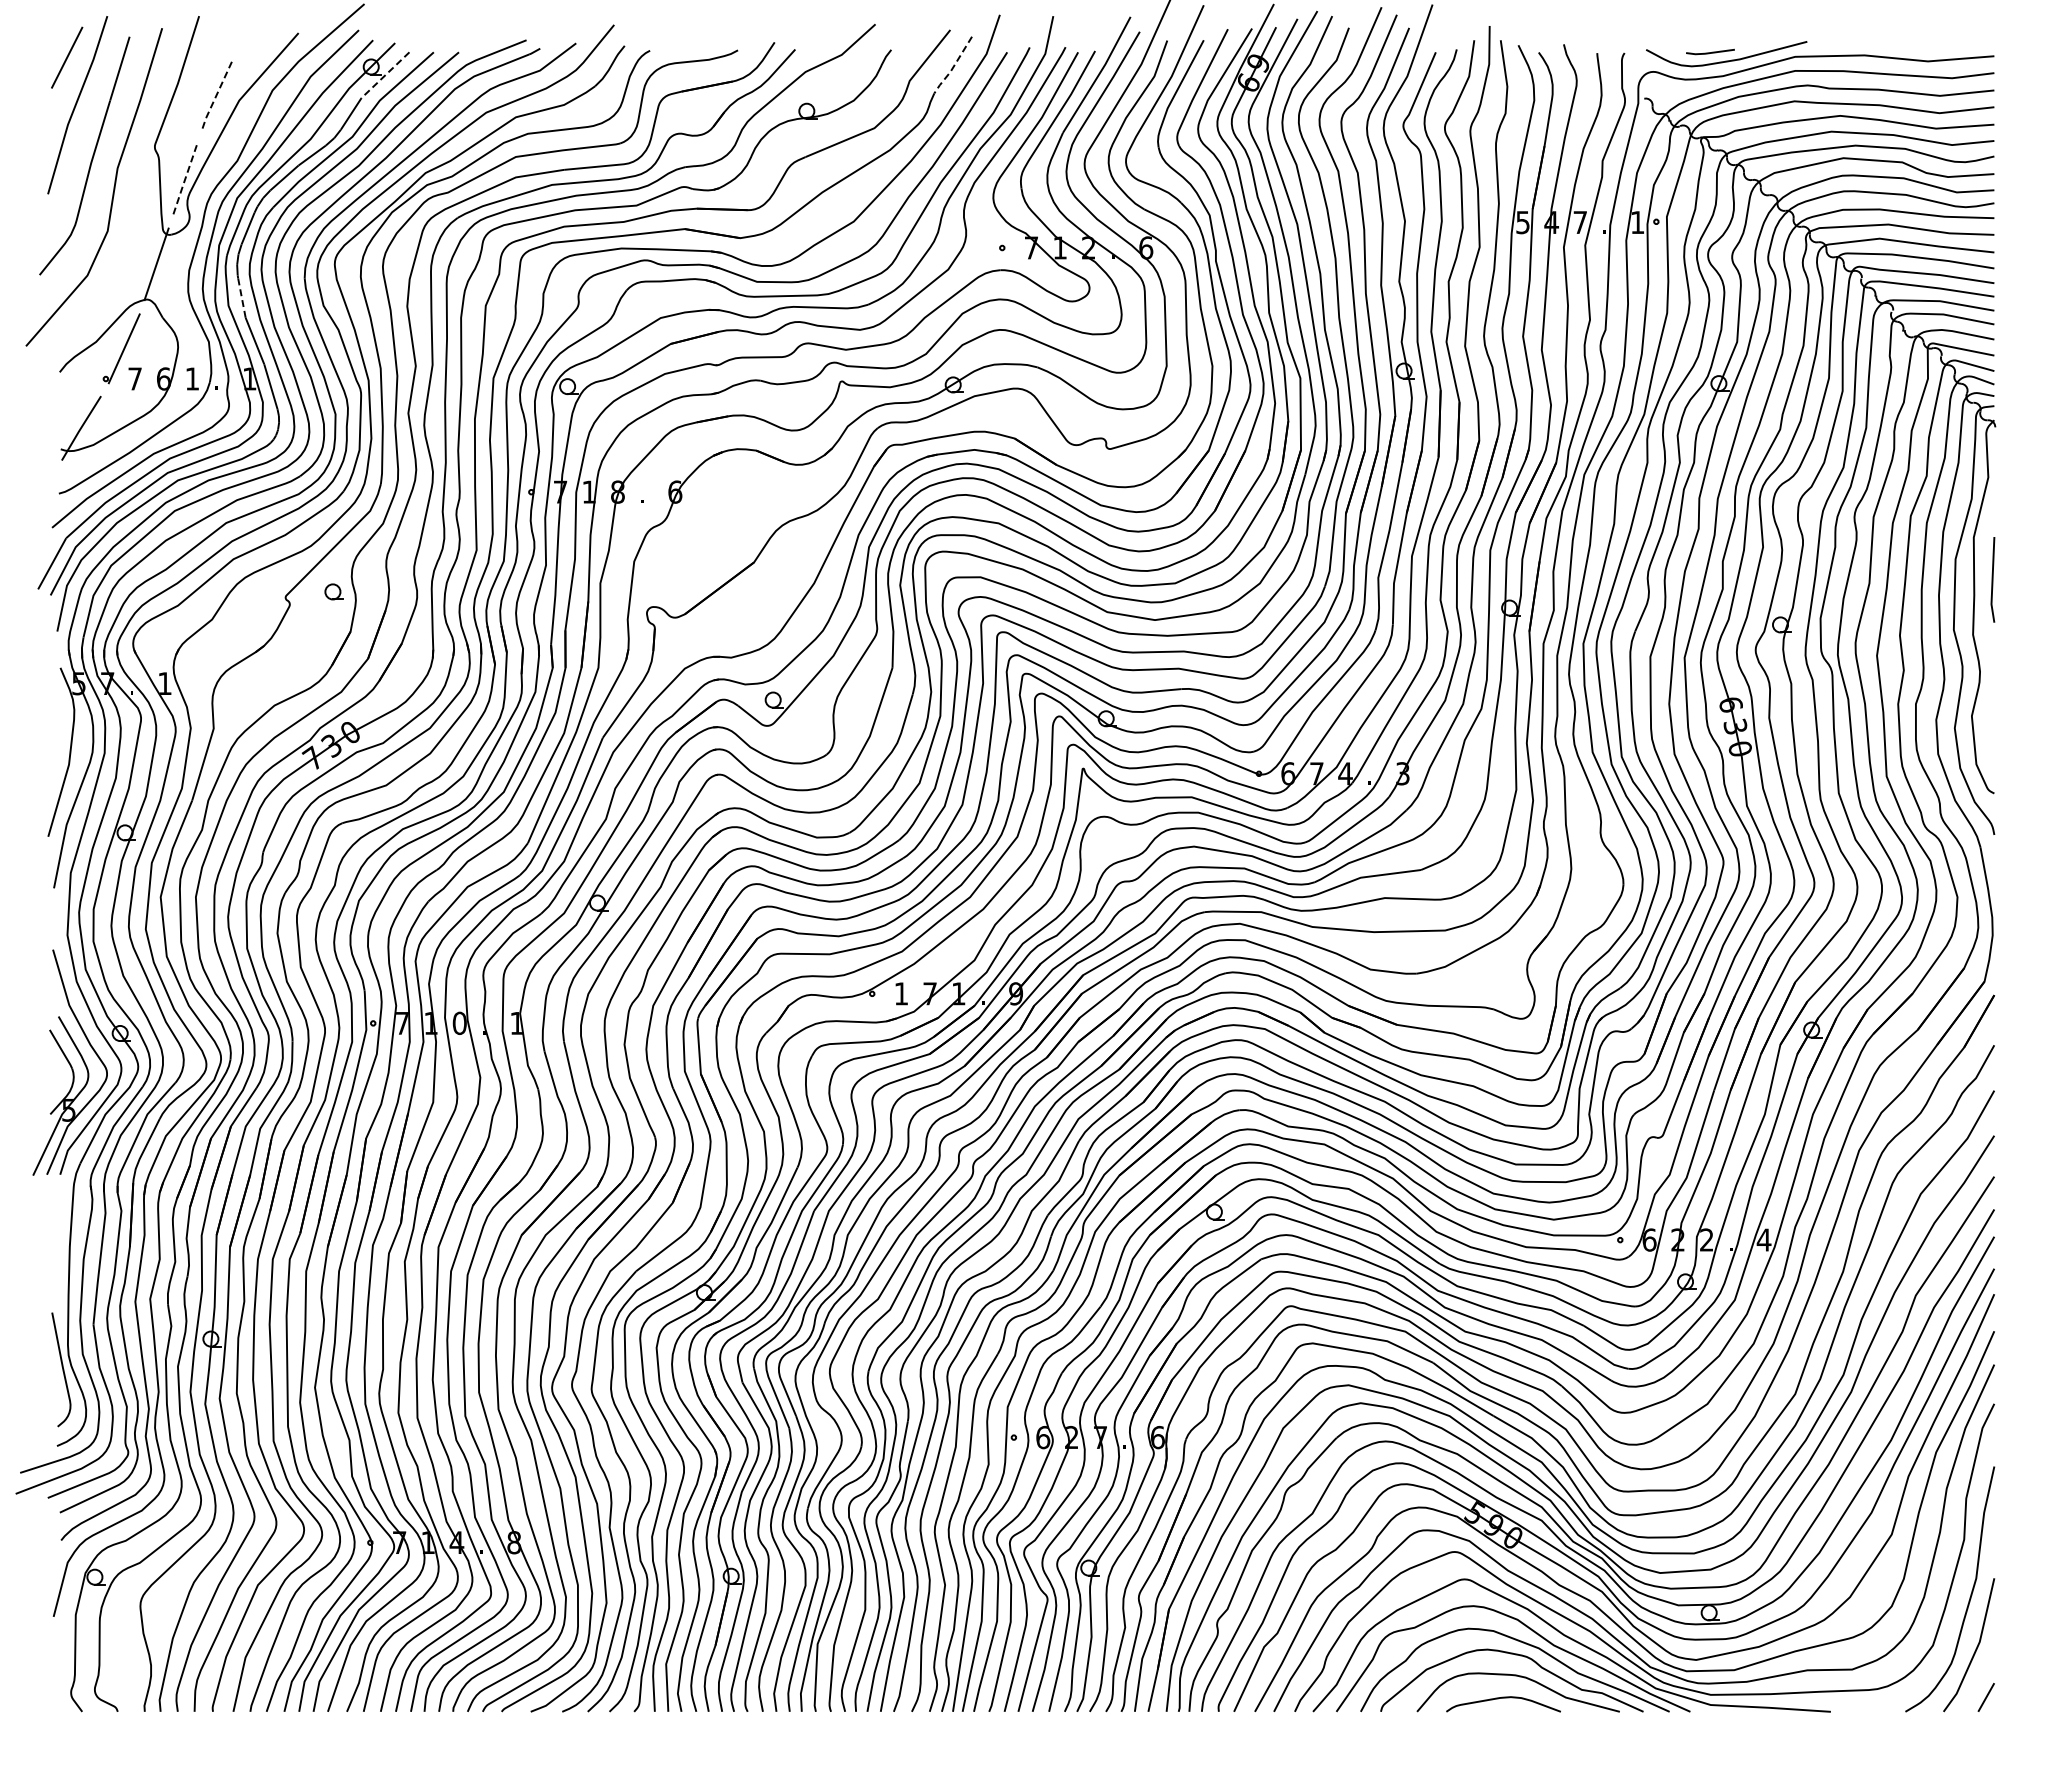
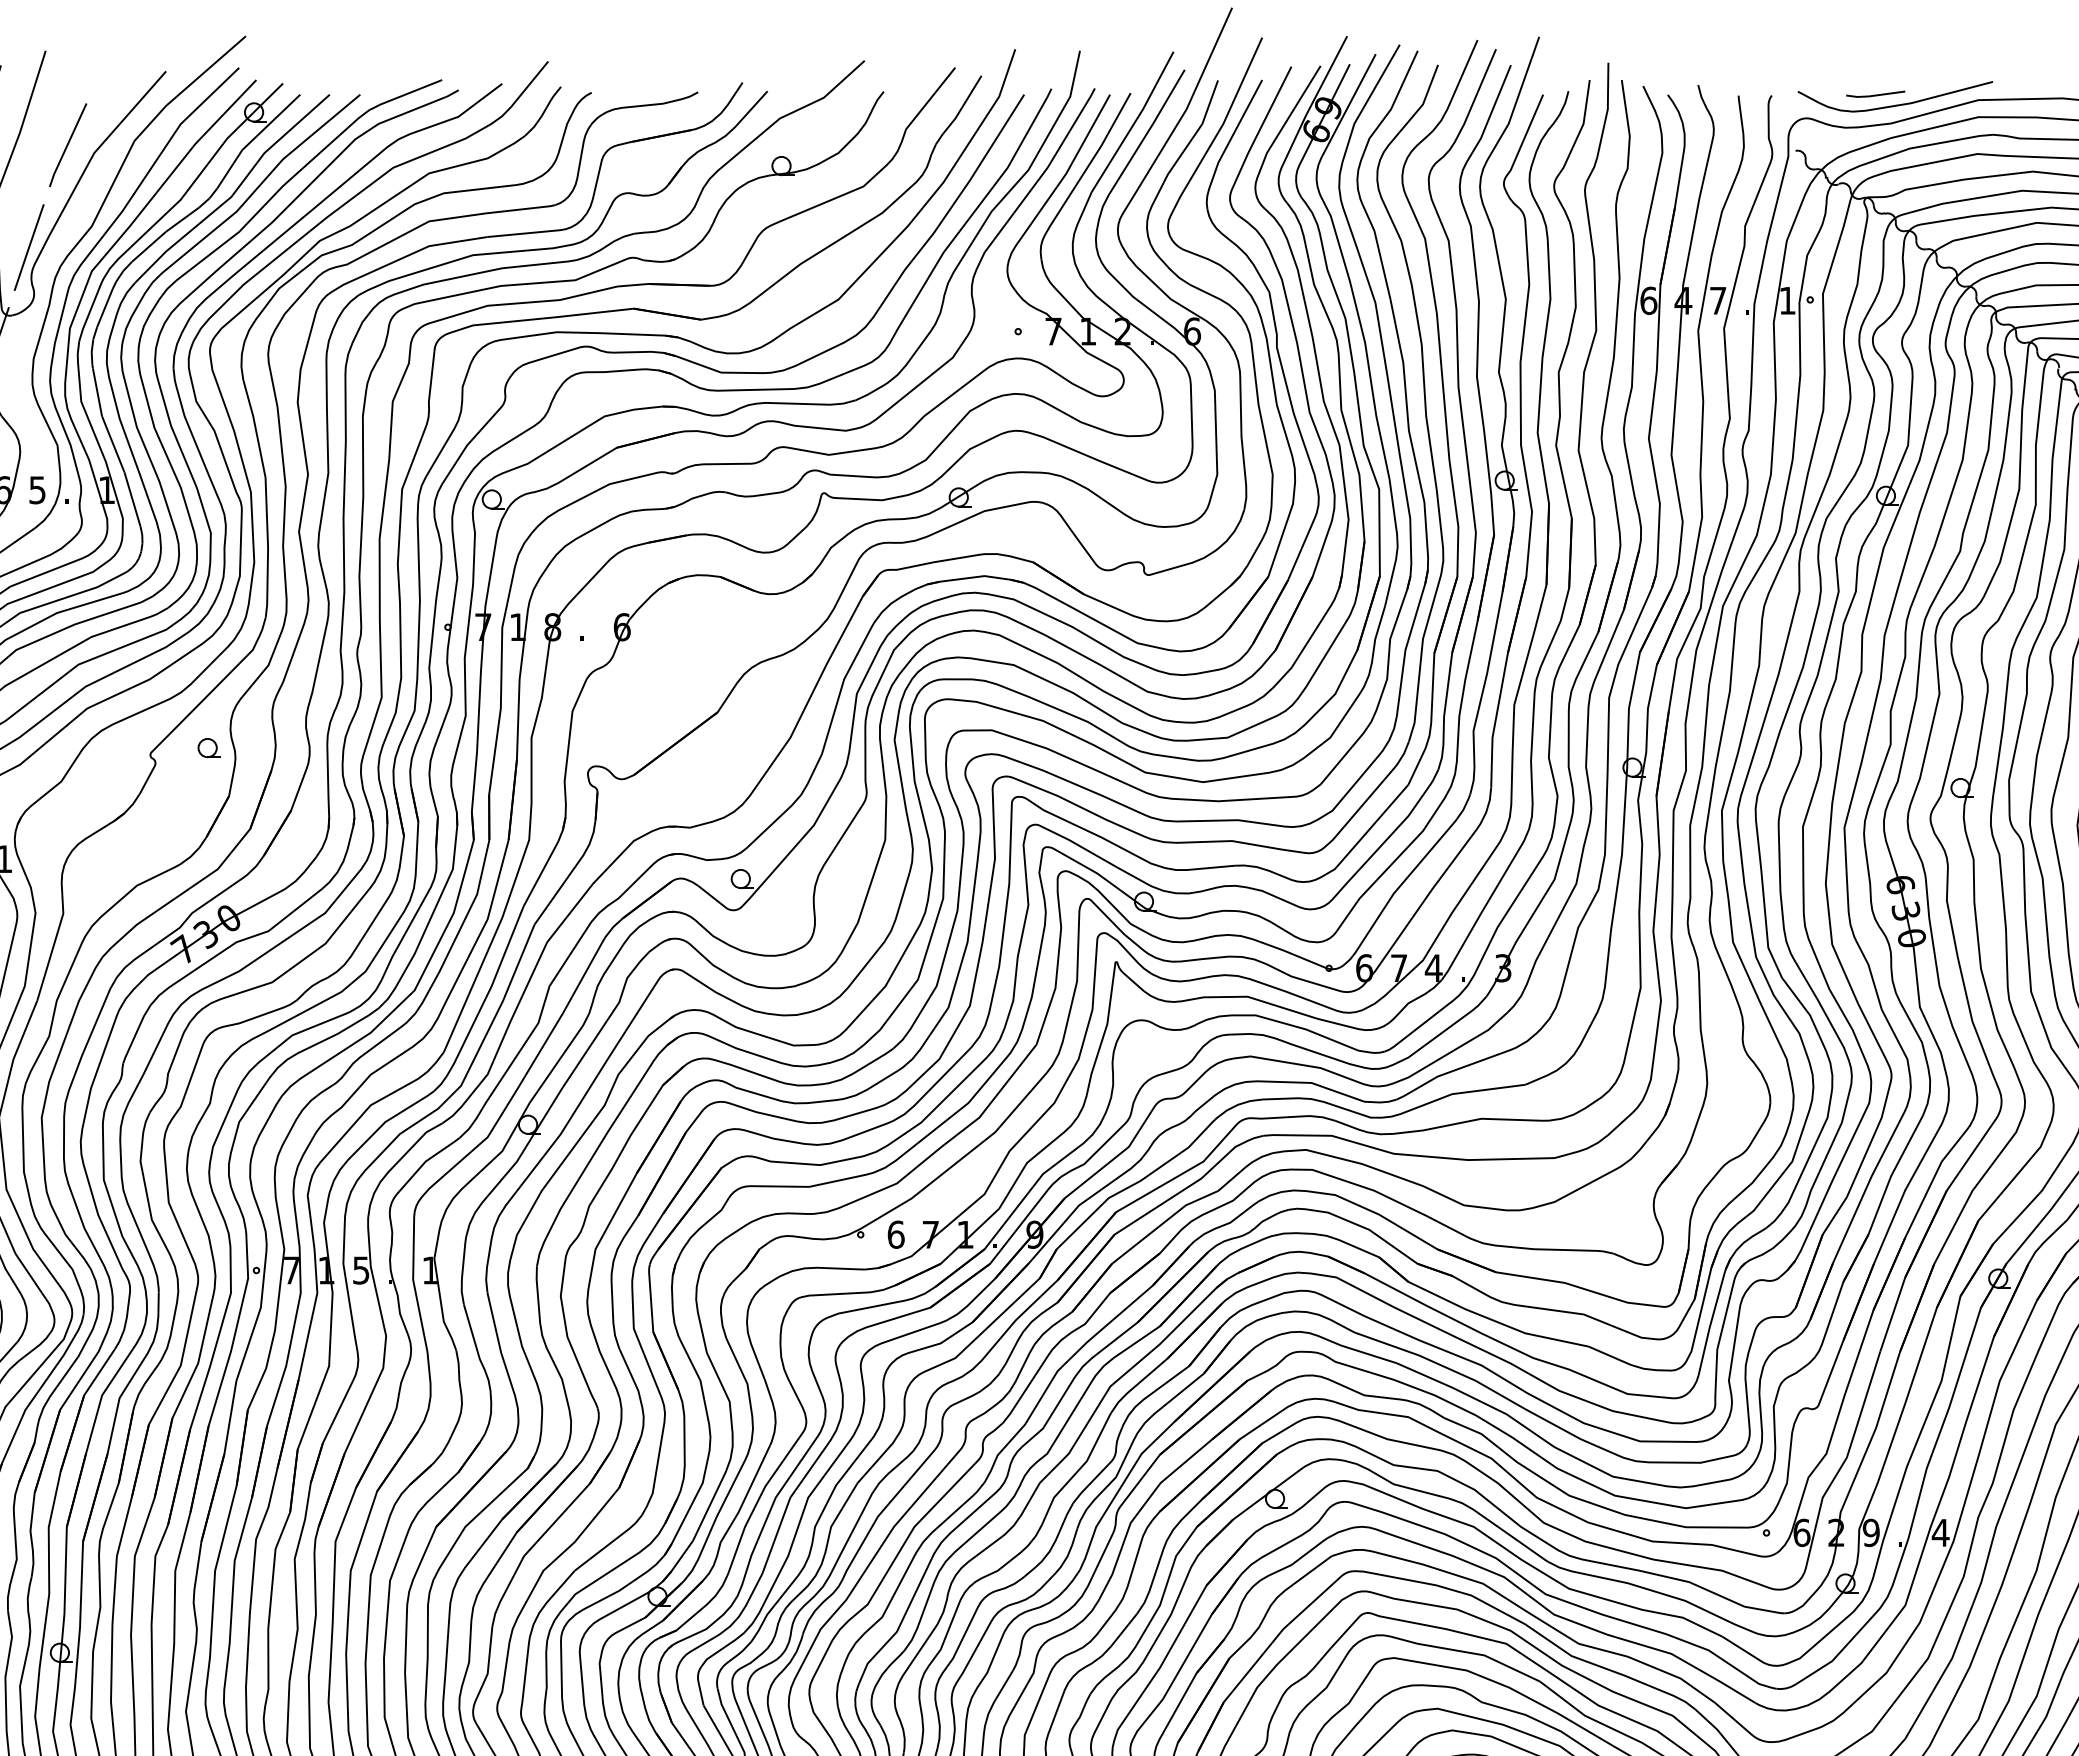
line: (953, 67) -> (959, 113), dashed -> solid
line: (385, 75) -> (271, 122), dashed -> solid
line: (216, 94) -> (66, 145), dashed -> solid
line: (185, 179) -> (29, 248), dashed -> solid
text: (1523, 222) -> (1649, 300), 5 -> 6
line: (242, 298) -> (98, 392), dashed -> solid
text: (191, 378) -> (36, 489), 1 -> 5
text: (901, 993) -> (896, 1234), 1 -> 6
text: (459, 1023) -> (360, 1270), 0 -> 5
text: (1706, 1239) -> (1870, 1532), 2 -> 9

